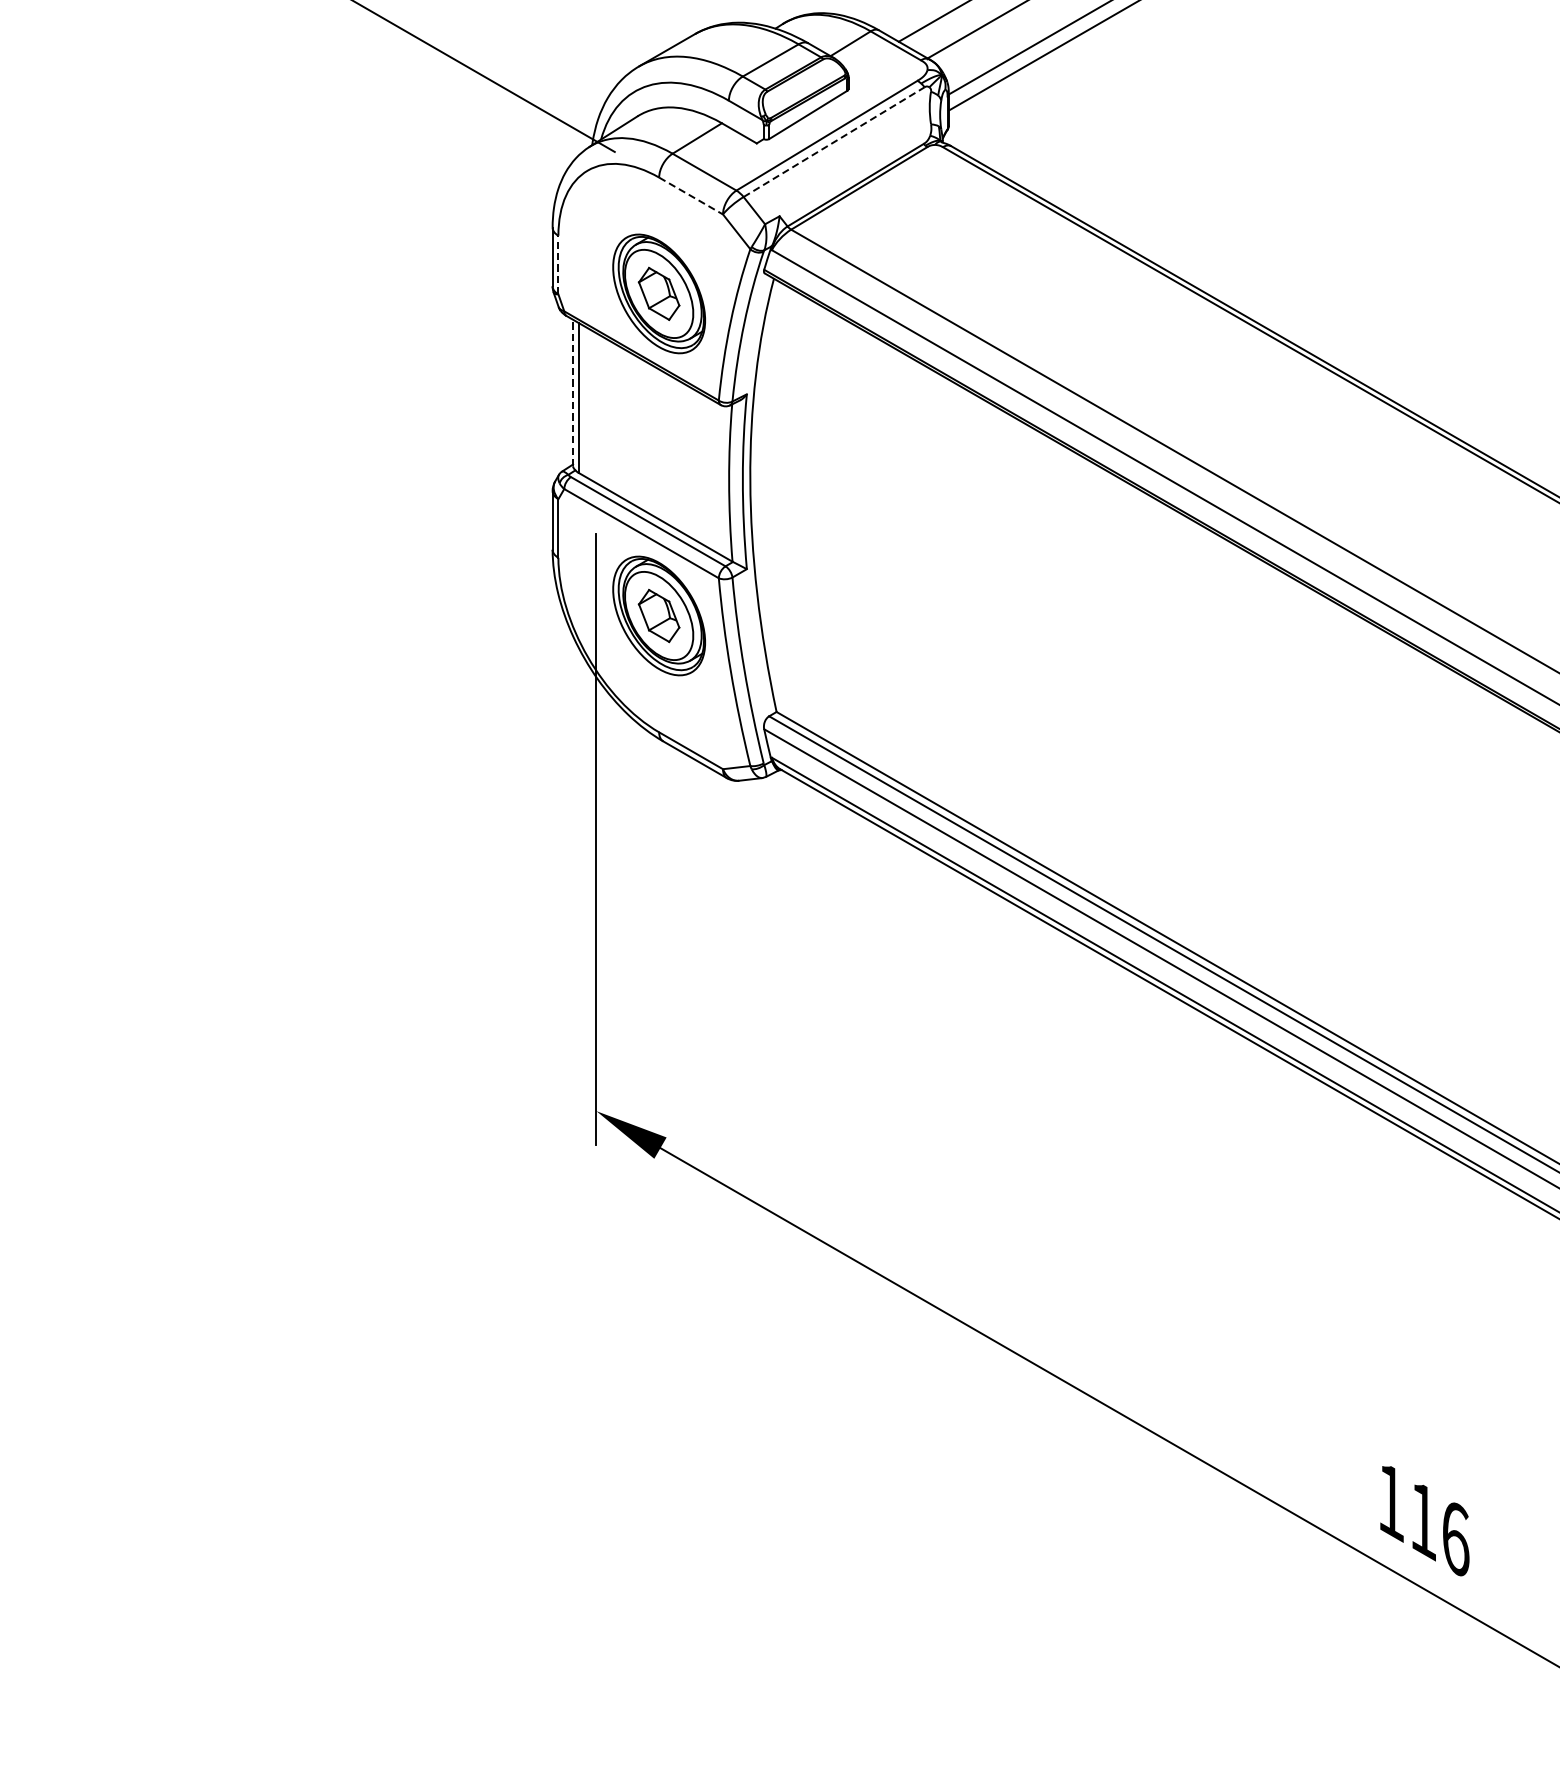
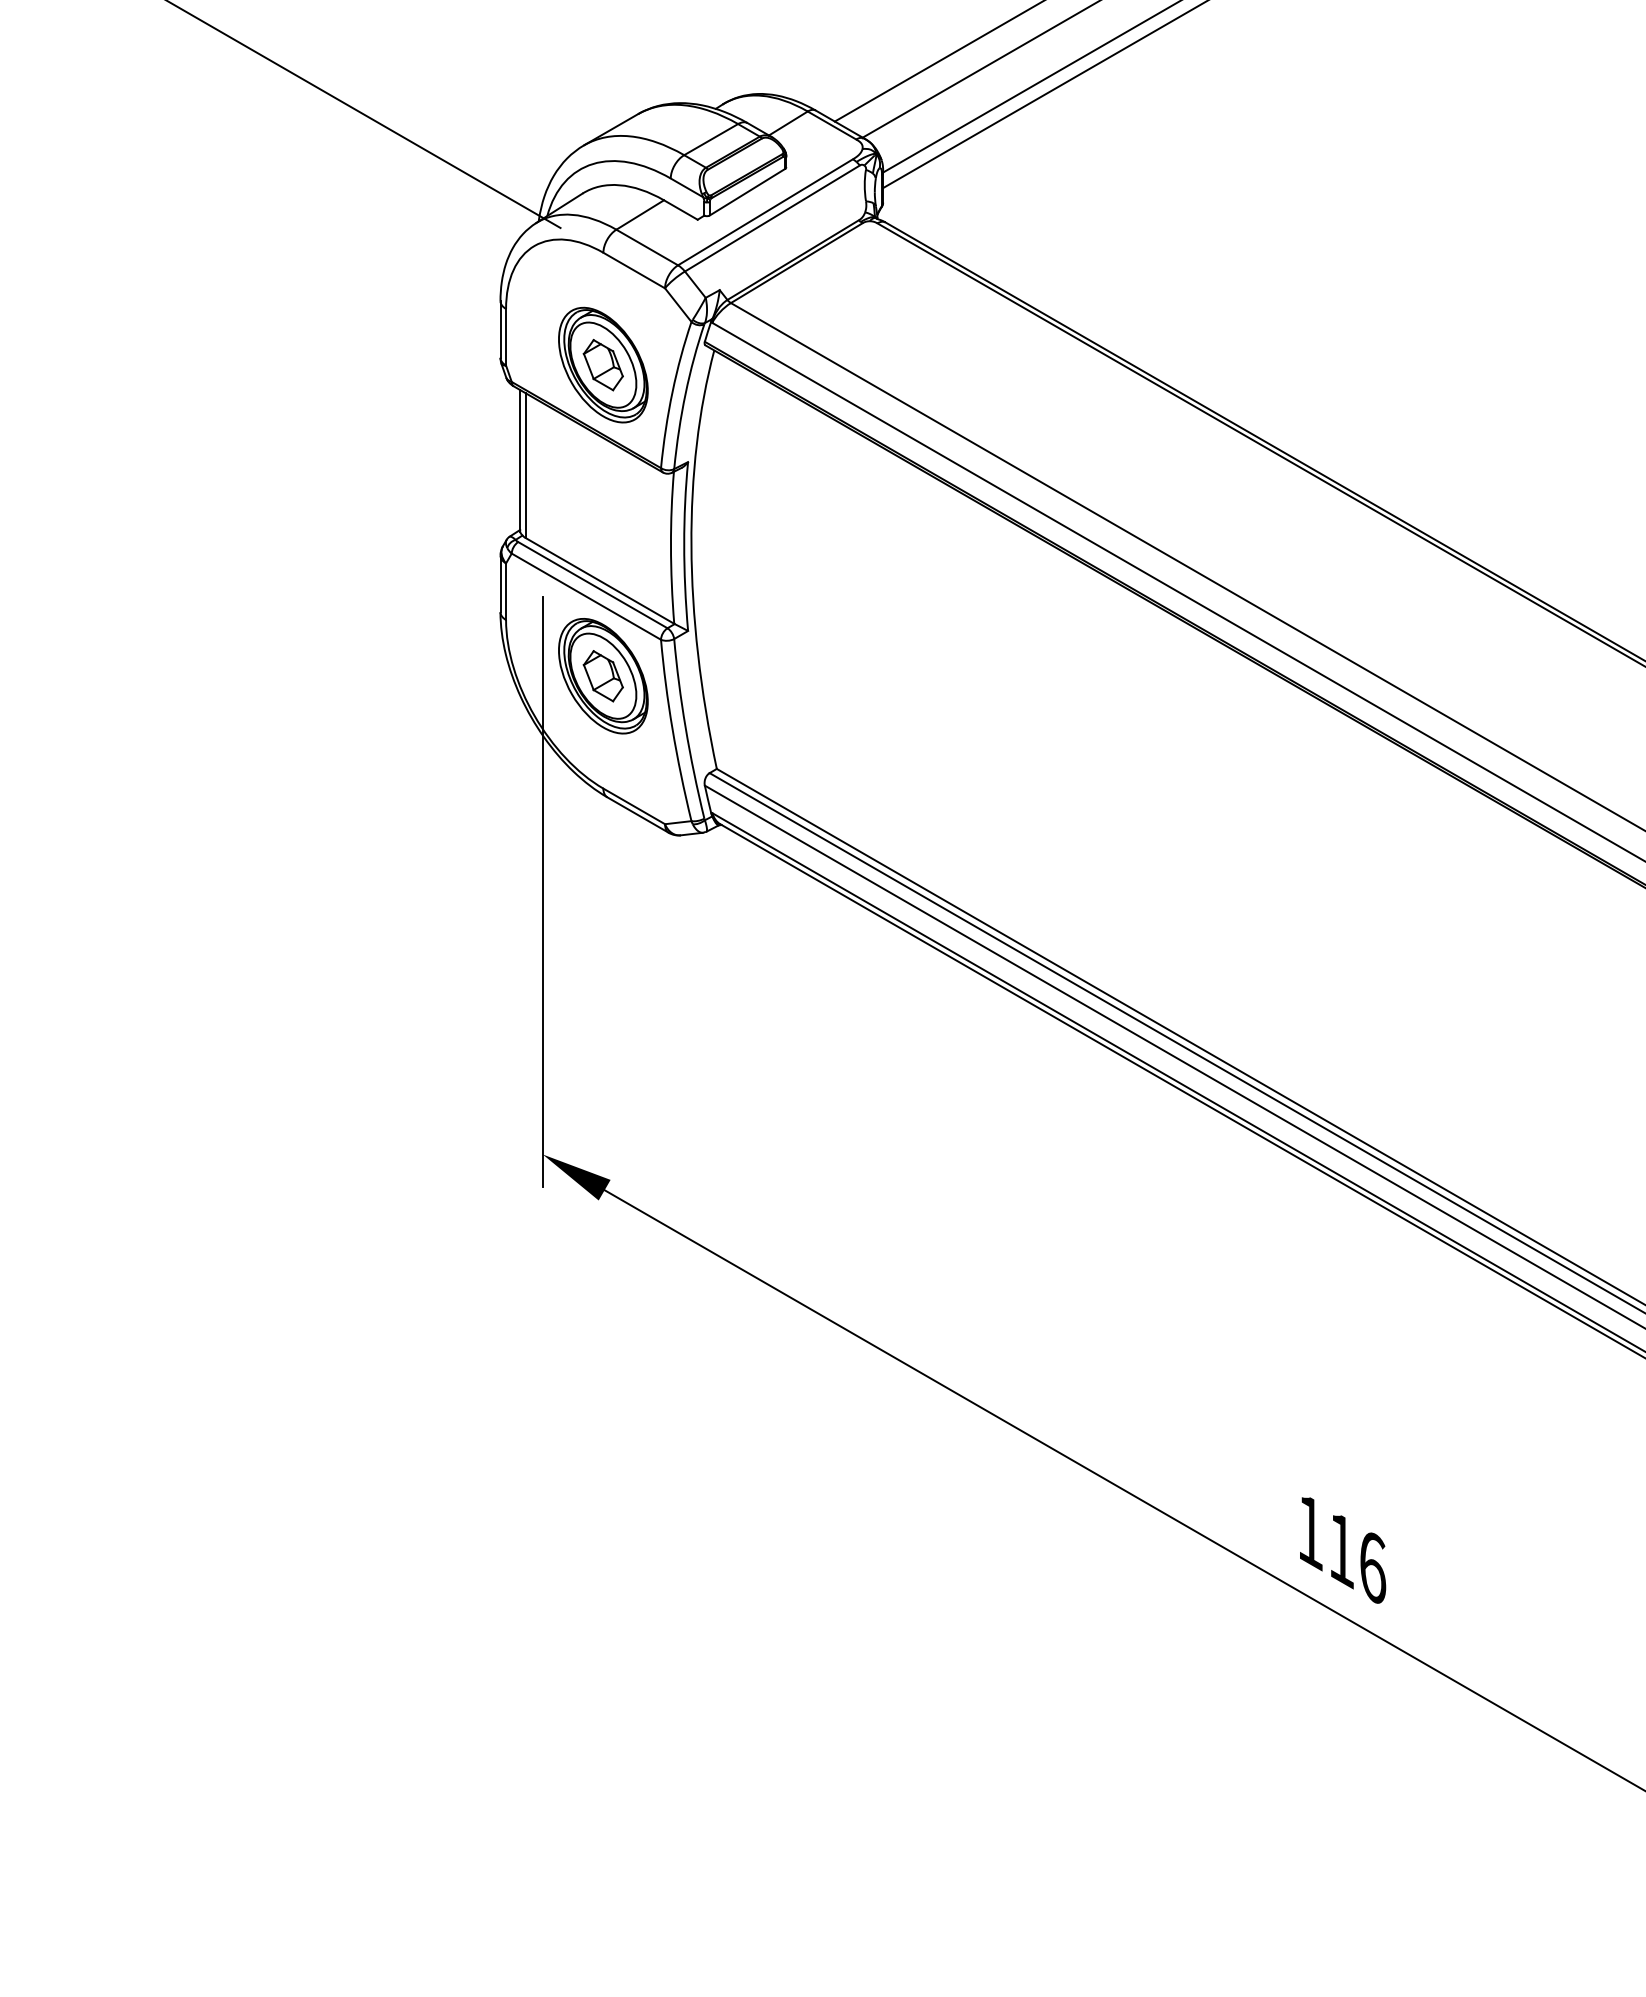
line: (834, 142) -> (772, 218), dashed -> solid
line: (691, 195) -> (634, 270), dashed -> solid
line: (558, 264) -> (506, 336), dashed -> solid
line: (573, 392) -> (520, 460), dashed -> solid

